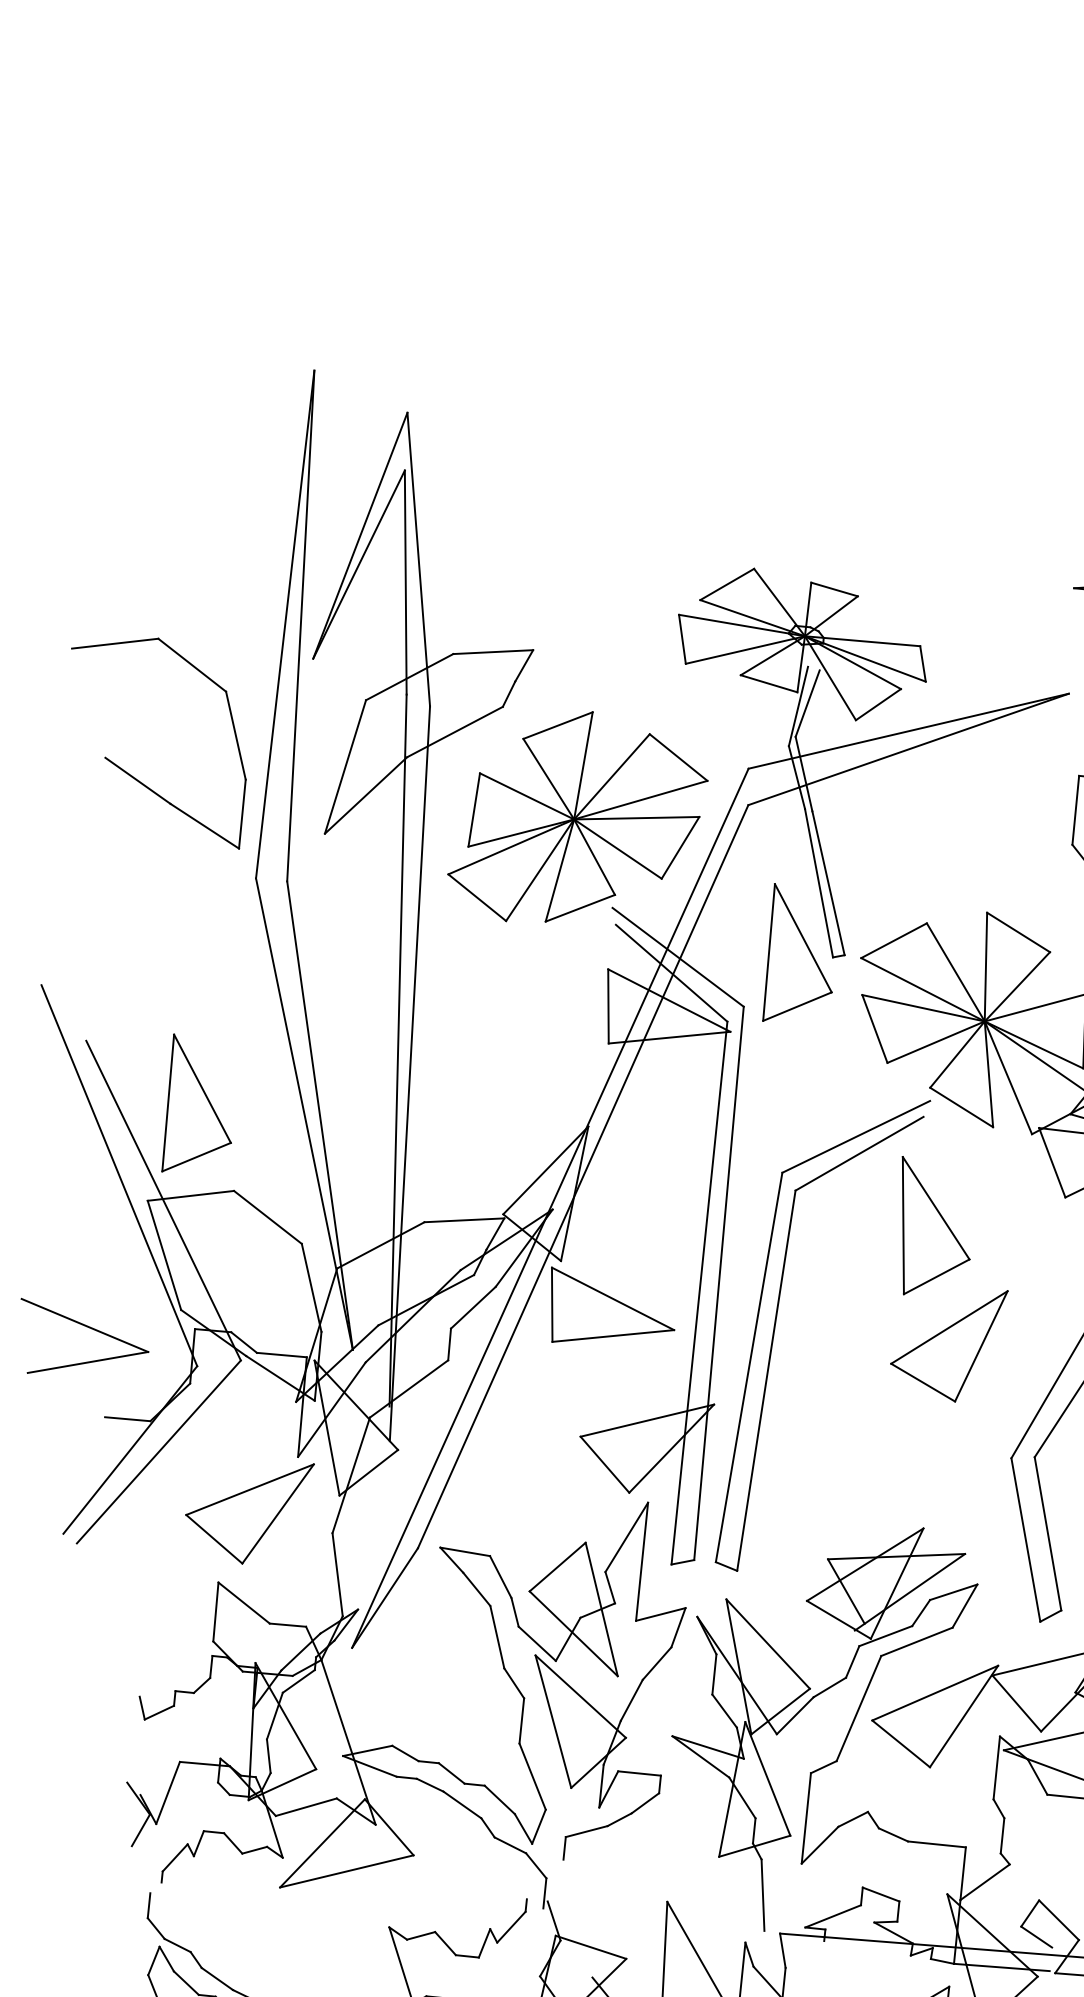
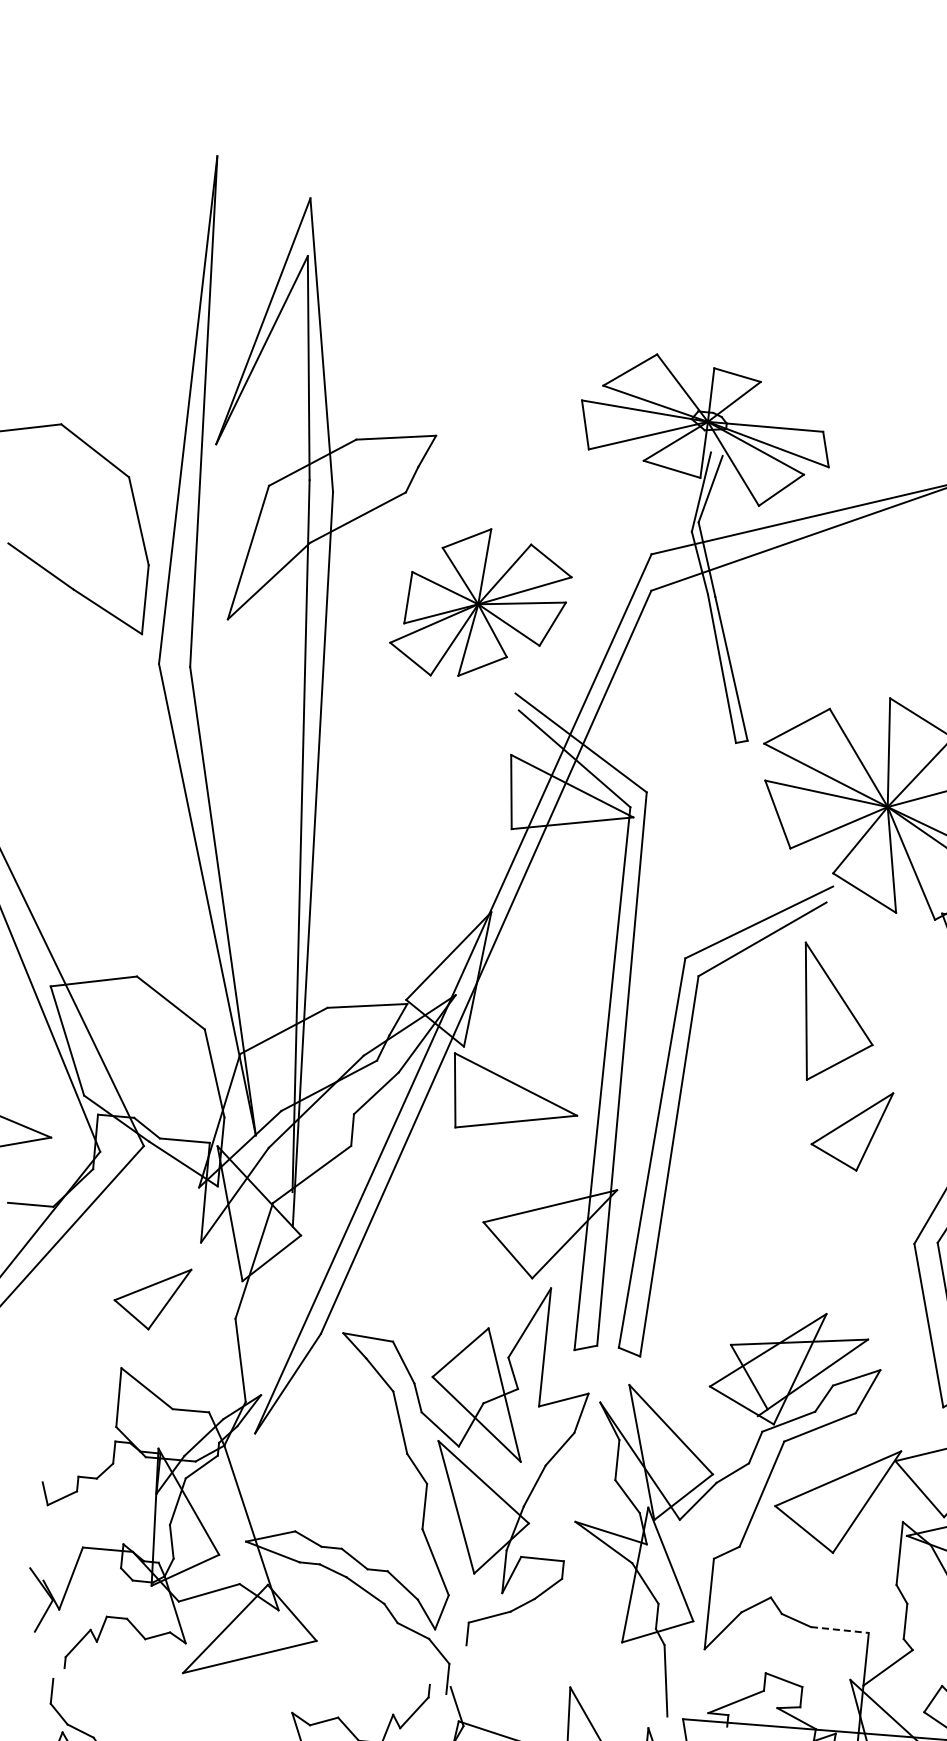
part: (577, 816) -> (480, 602), size x0.7
part: (797, 952) -> (700, 738), removed
part: (196, 1102) -> (99, 888), removed
part: (949, 1346) -> (852, 1132), size x0.7
part: (249, 1513) -> (152, 1299), size x0.6
line: (937, 1844) -> (840, 1630), solid -> dashed

